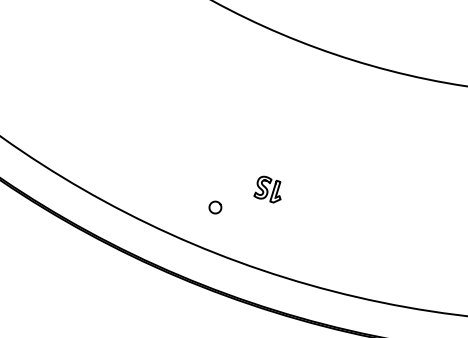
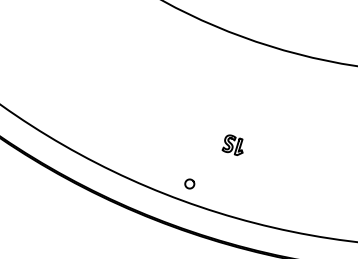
part: (267, 188) -> (232, 144), moved
curve: (212, 204) -> (187, 181), moved

